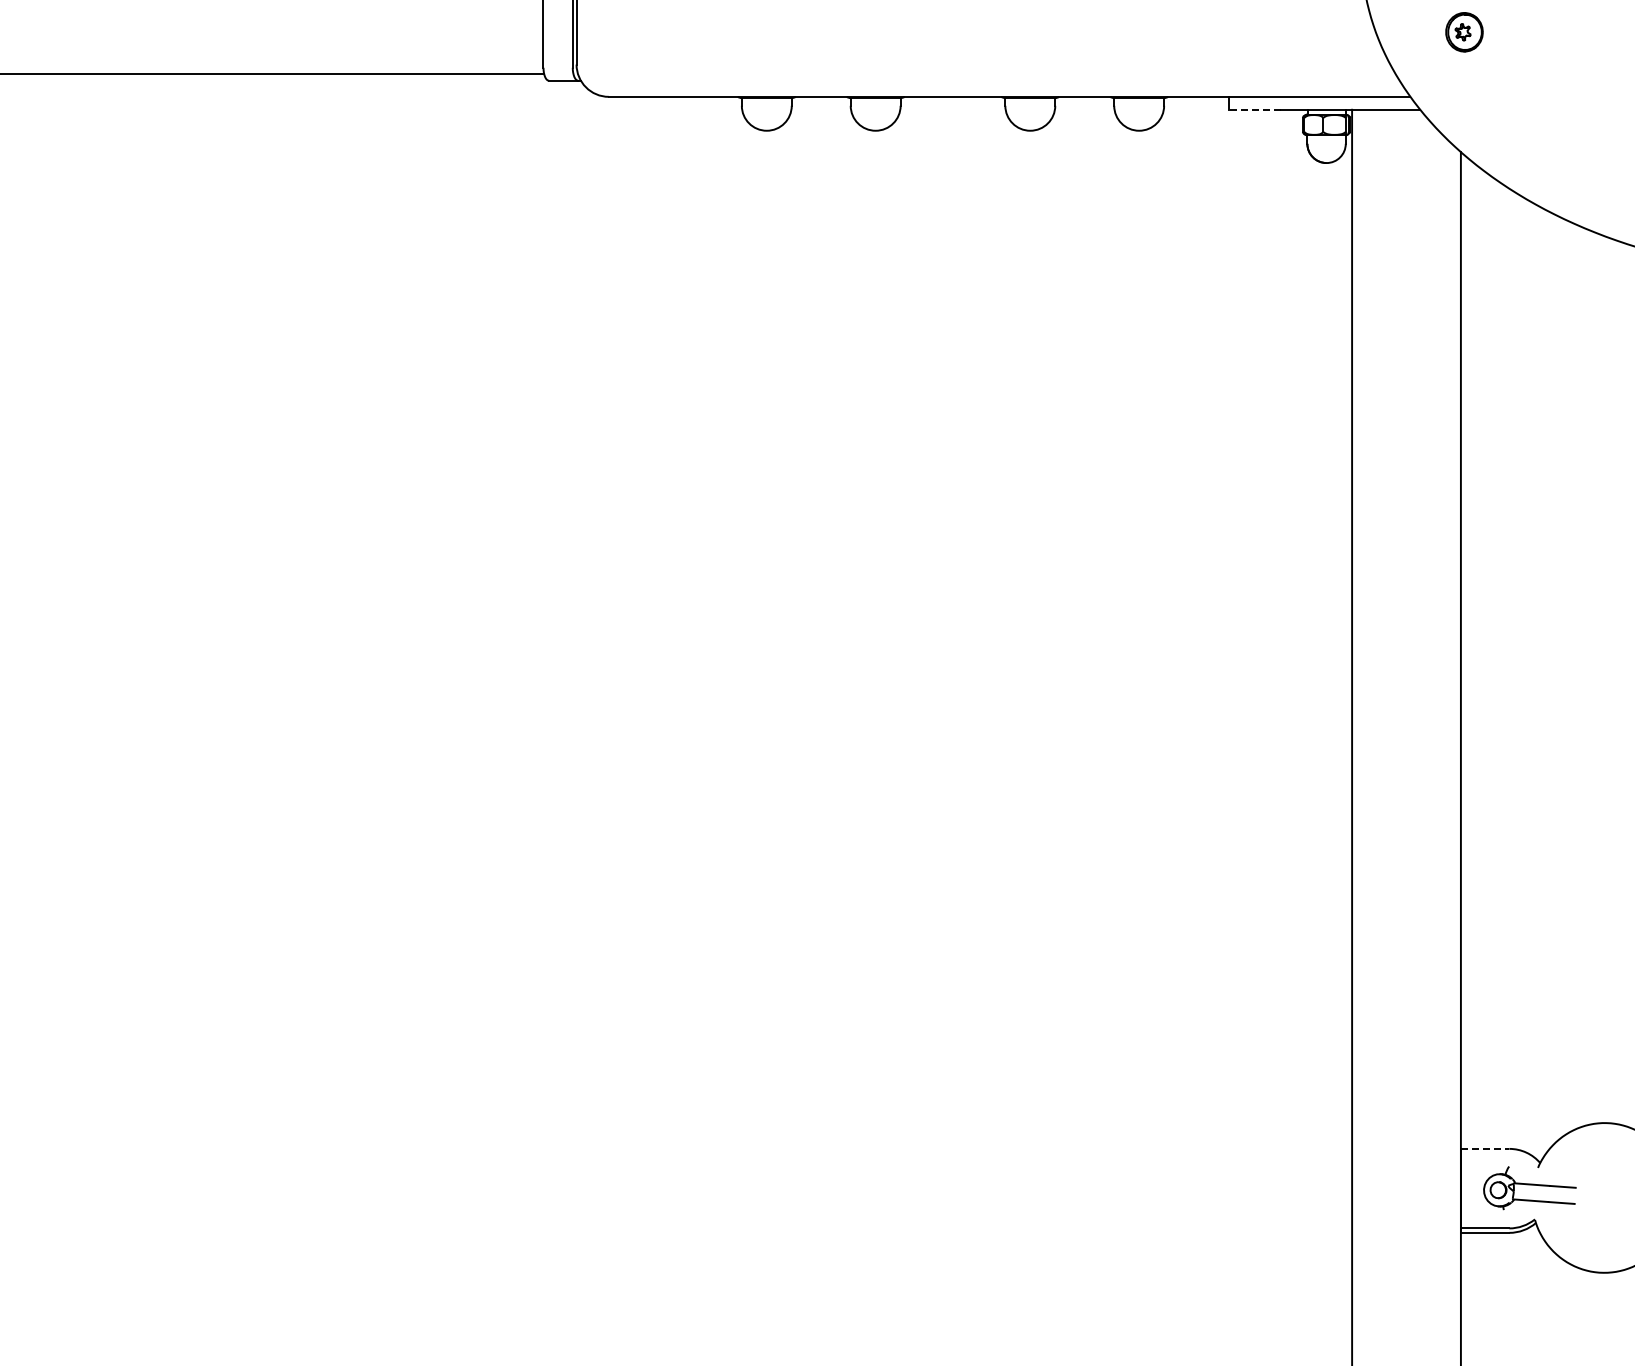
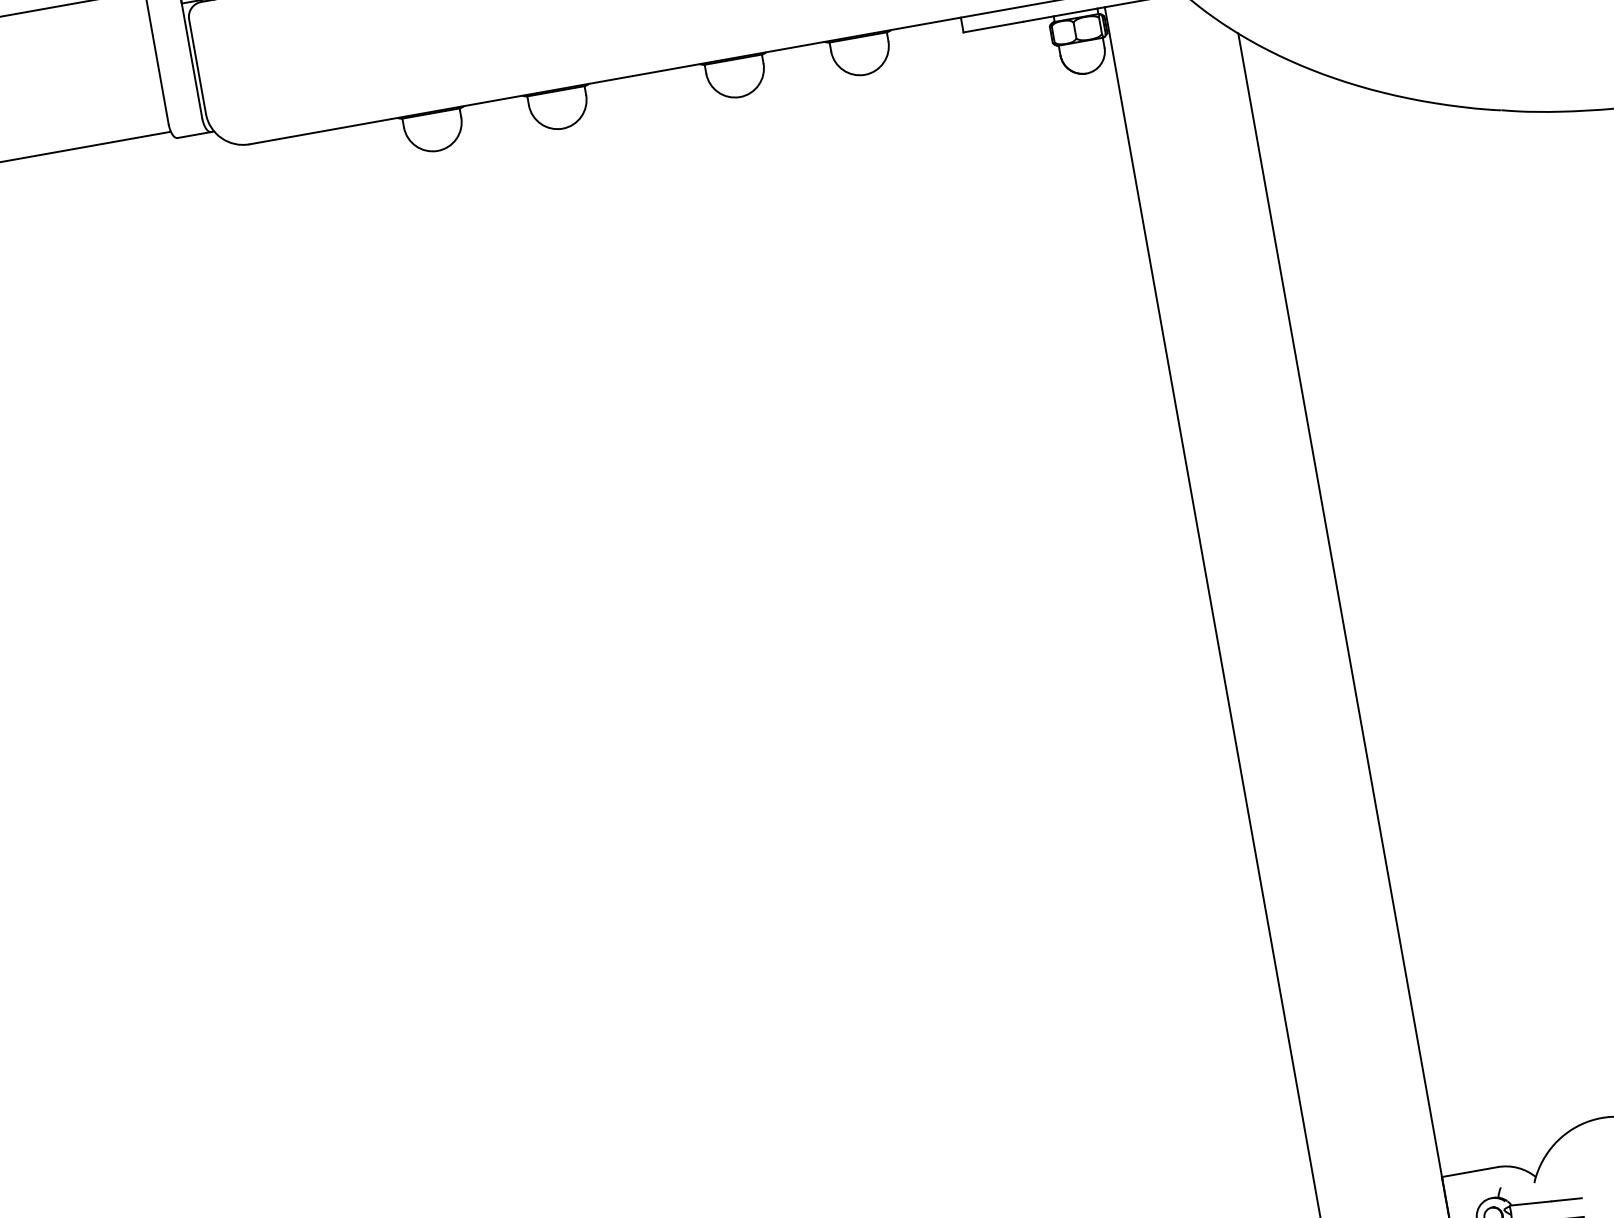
line: (1254, 109) -> (992, 26), dashed -> solid
line: (1485, 1148) -> (1470, 1171), dashed -> solid

